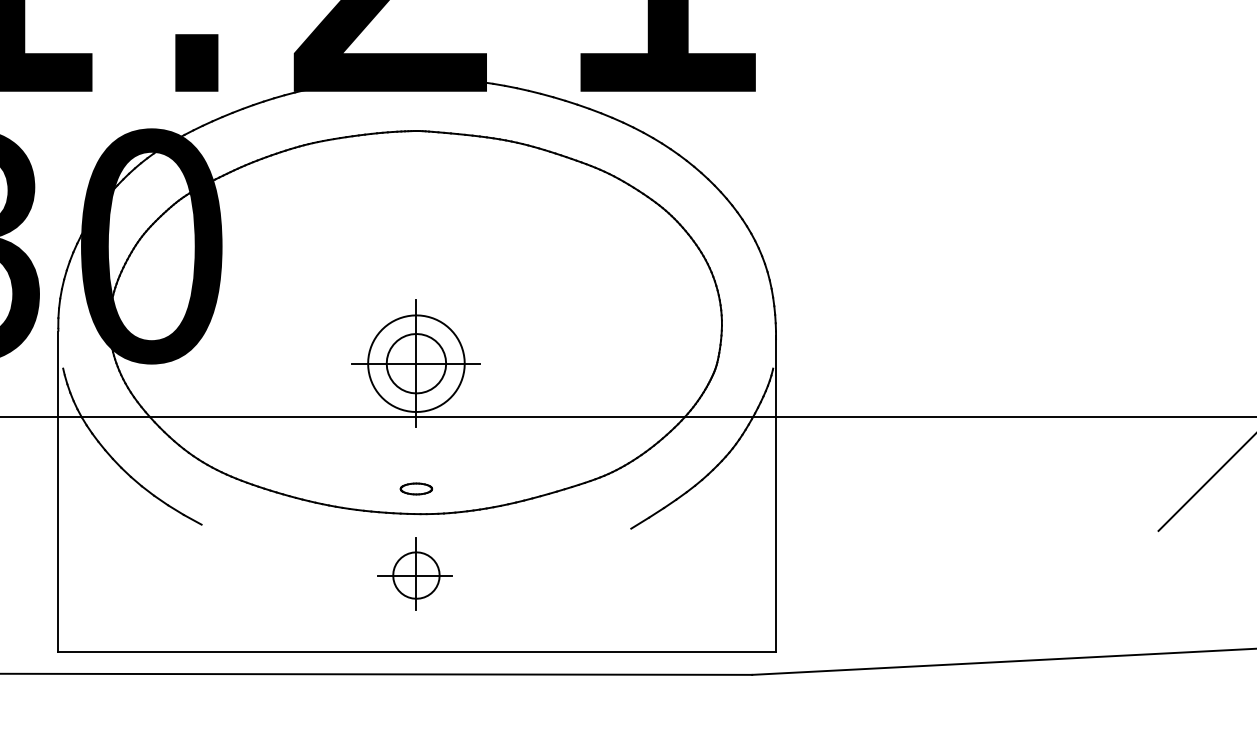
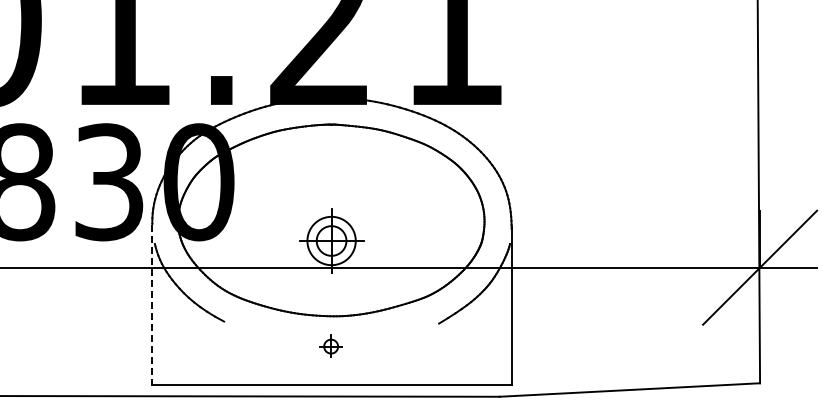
part: (416, 488) -> (331, 303), removed
line: (58, 492) -> (152, 305), solid -> dashed
part: (414, 572) -> (330, 345), size x0.6

